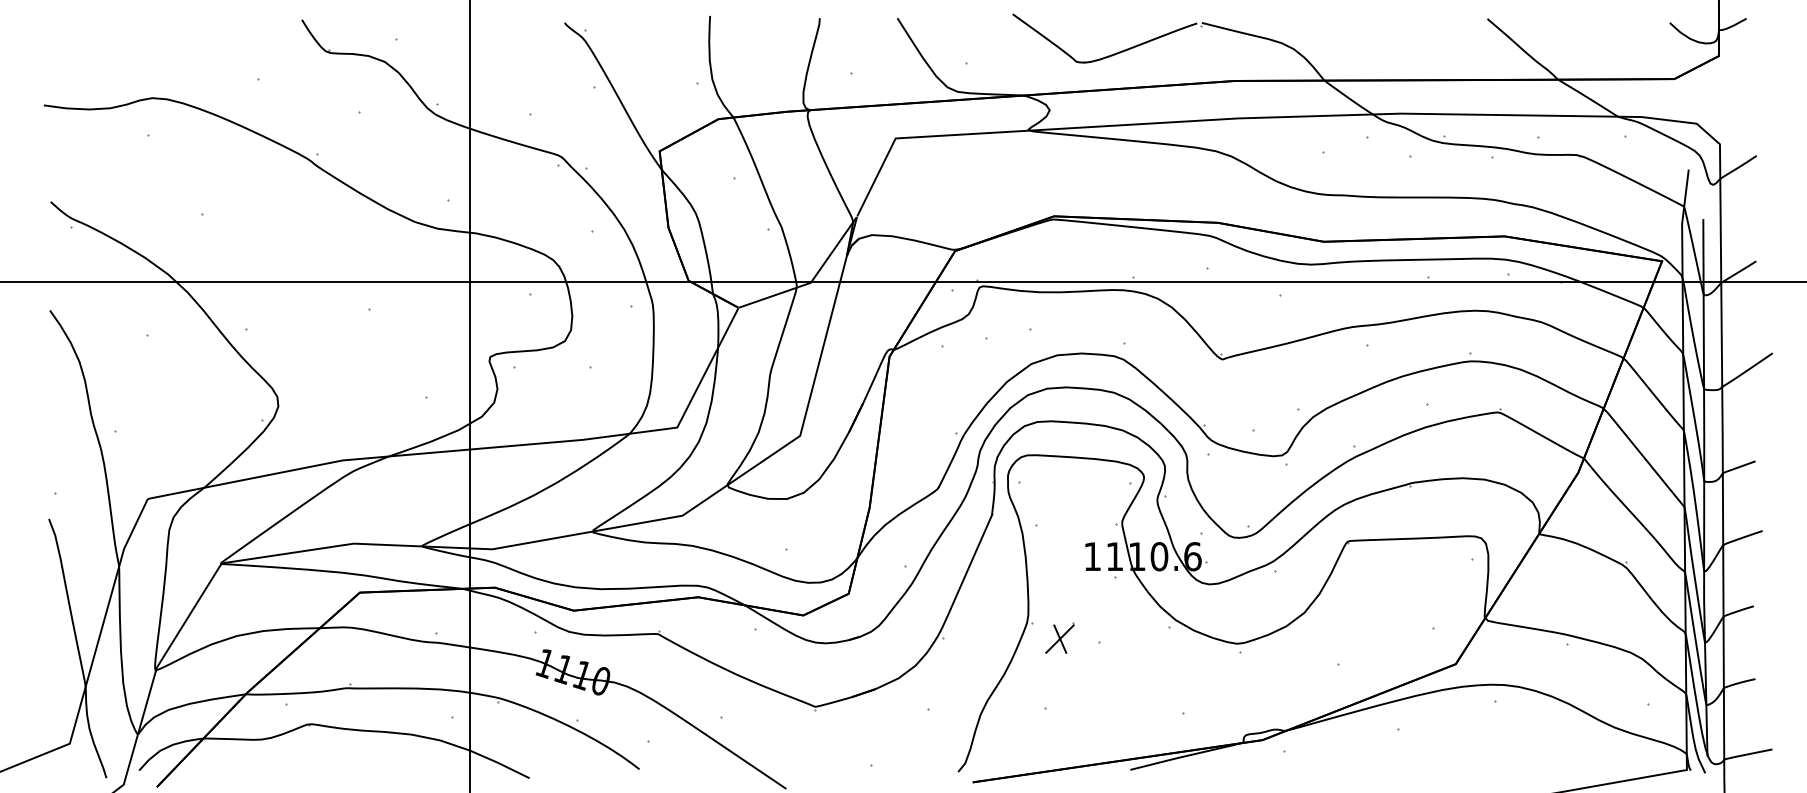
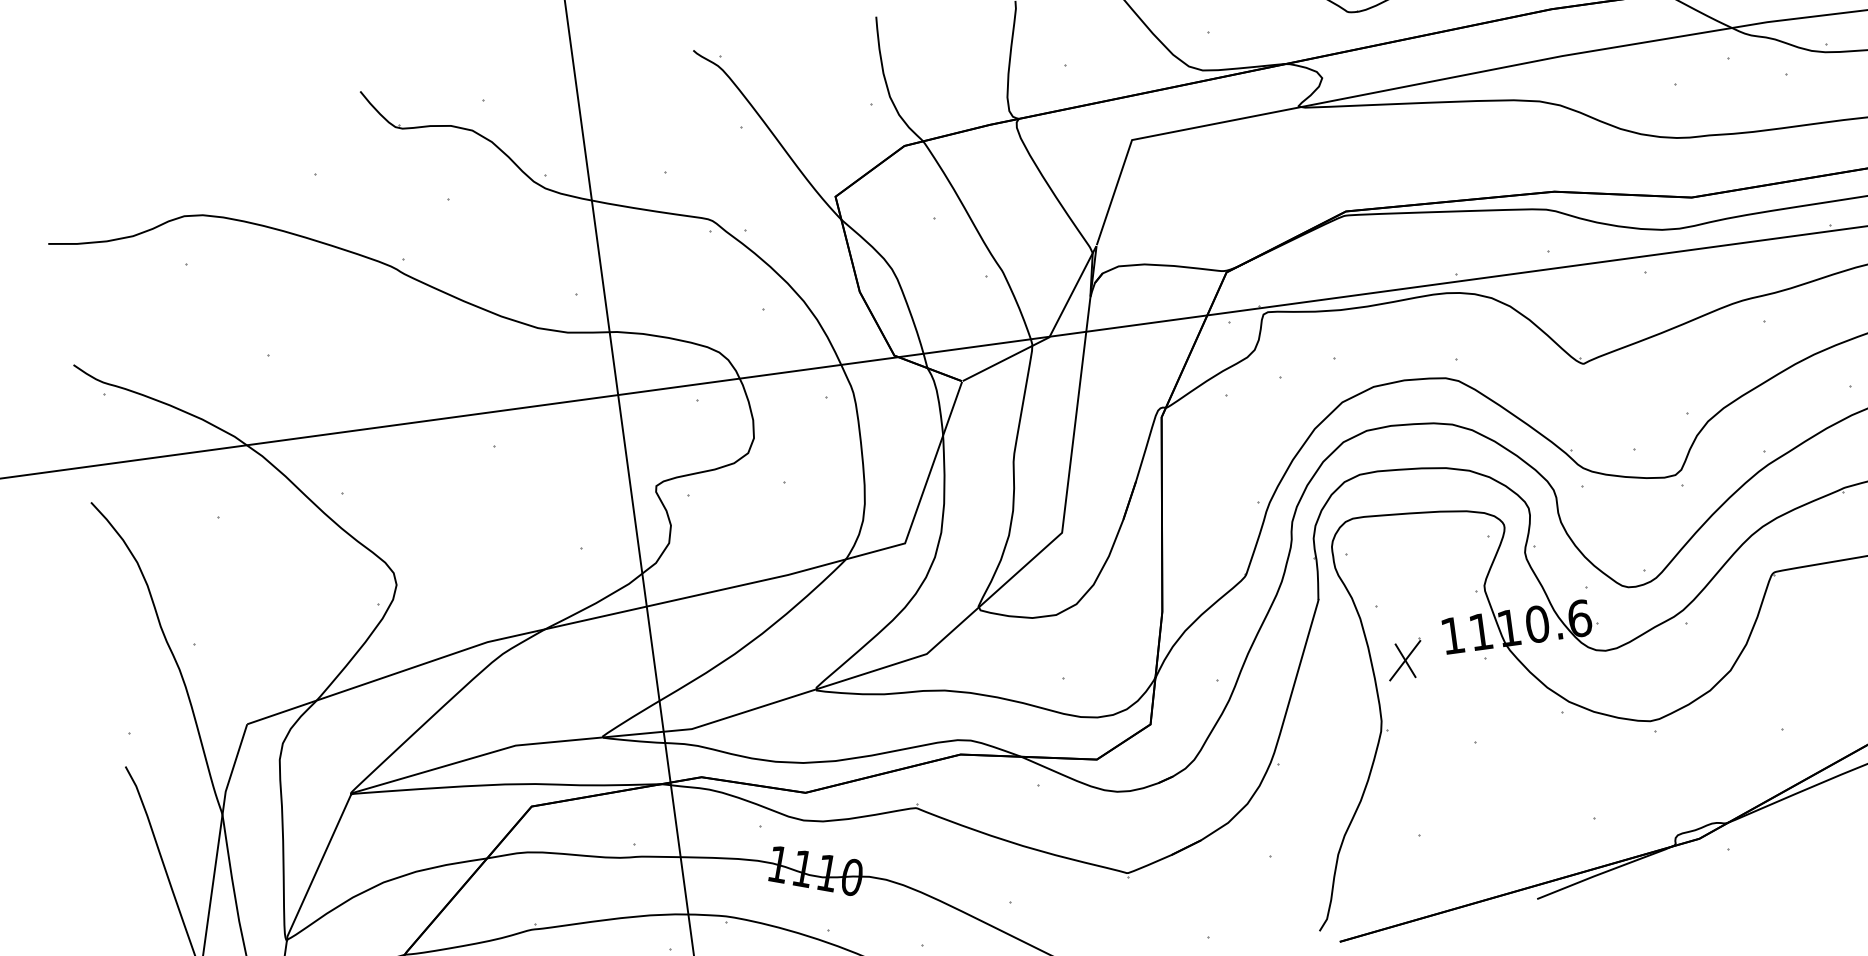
part: (1059, 637) -> (1404, 658), moved

